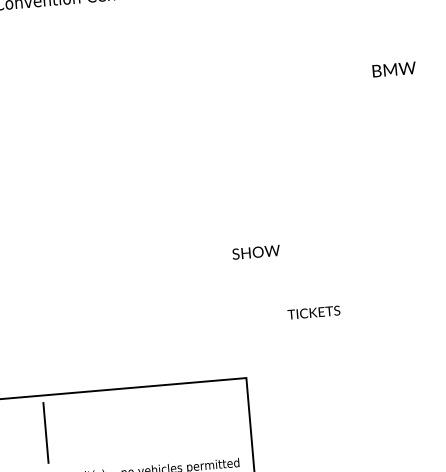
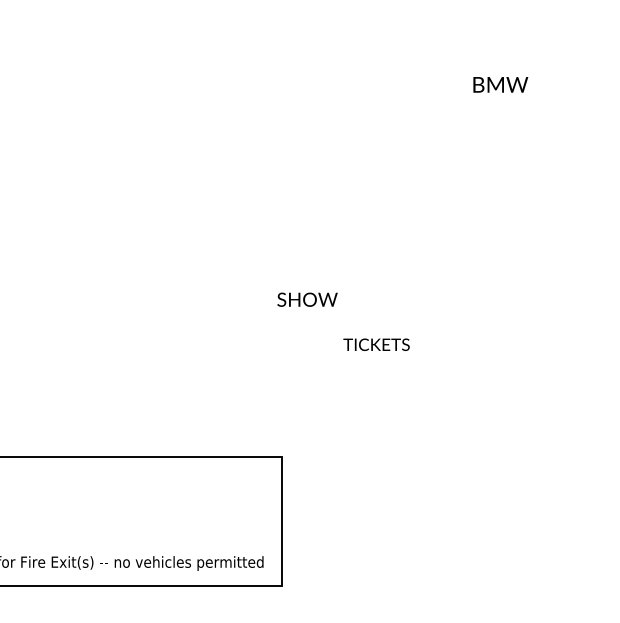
text: (313, 312) -> (376, 344), moved
line: (45, 432) -> (23, 503), removed

